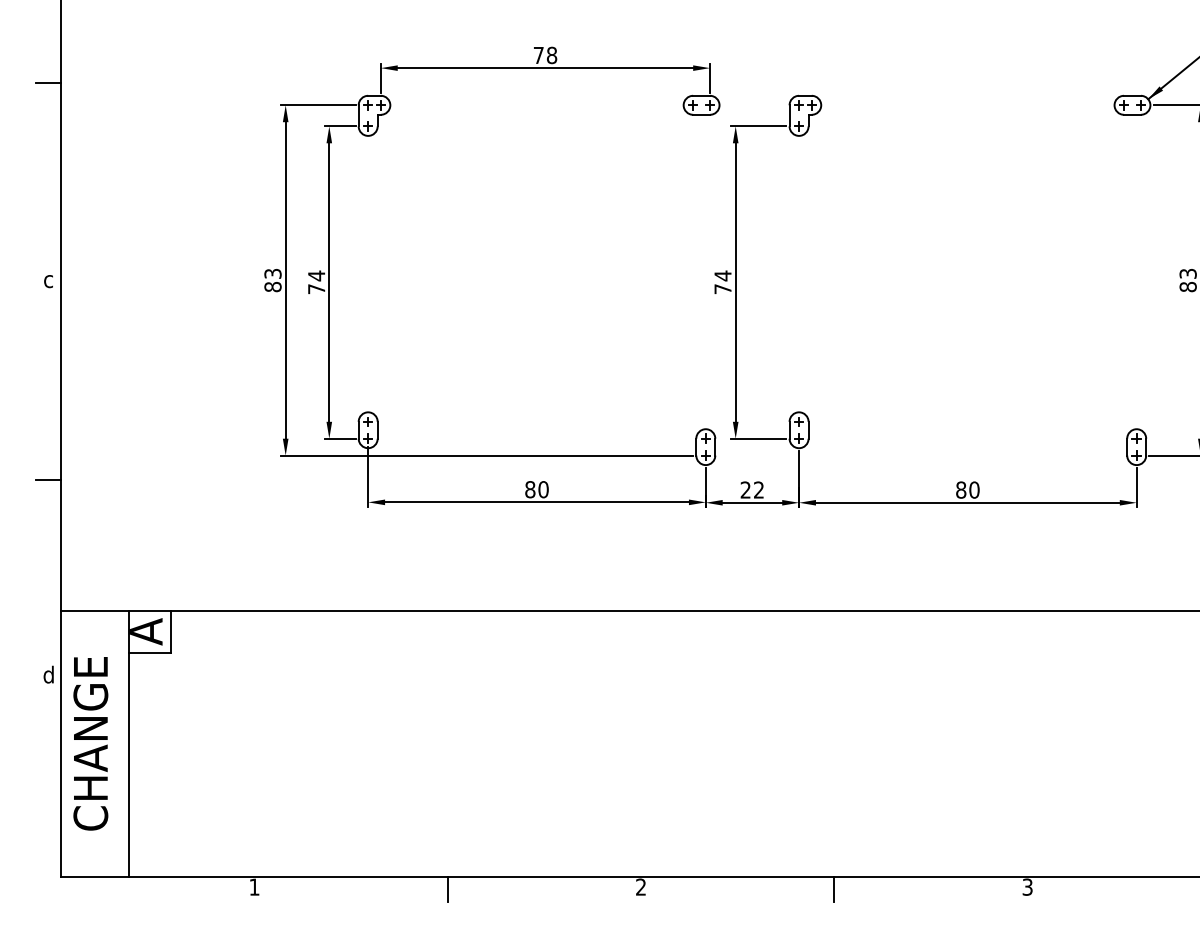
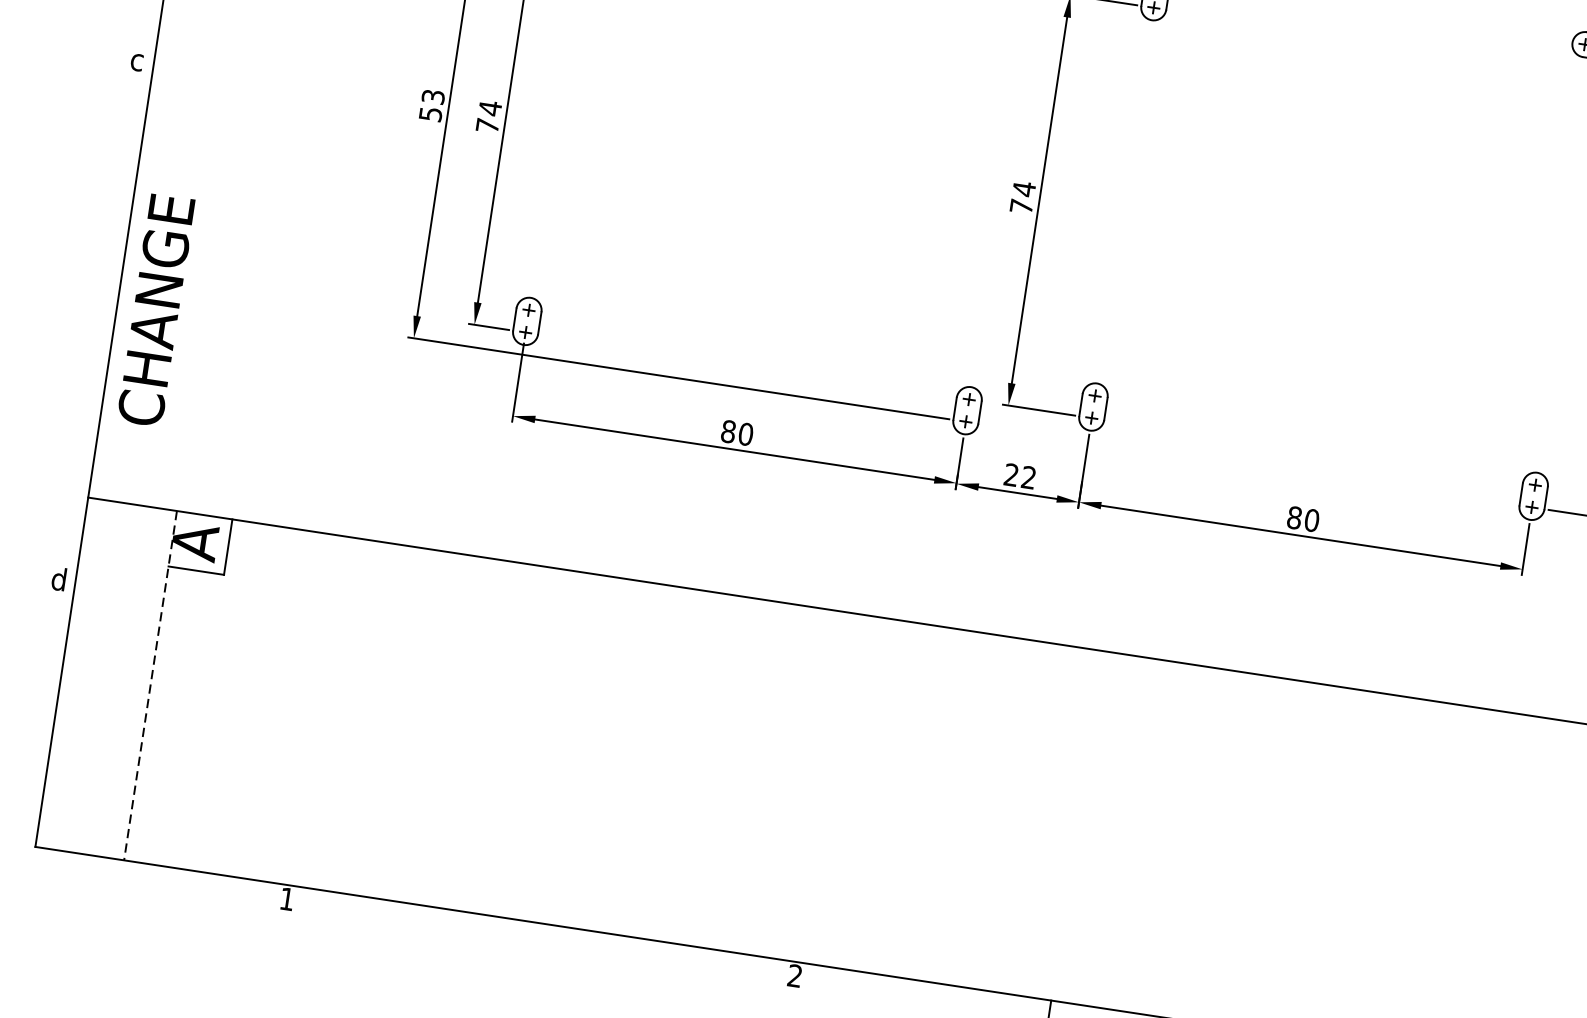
text: (272, 287) -> (429, 114), 83 -> 53
line: (48, 479) -> (97, 322), removed
text: (90, 743) -> (155, 309), moved
line: (128, 743) -> (150, 685), solid -> dashed
line: (447, 888) -> (540, 939), removed

